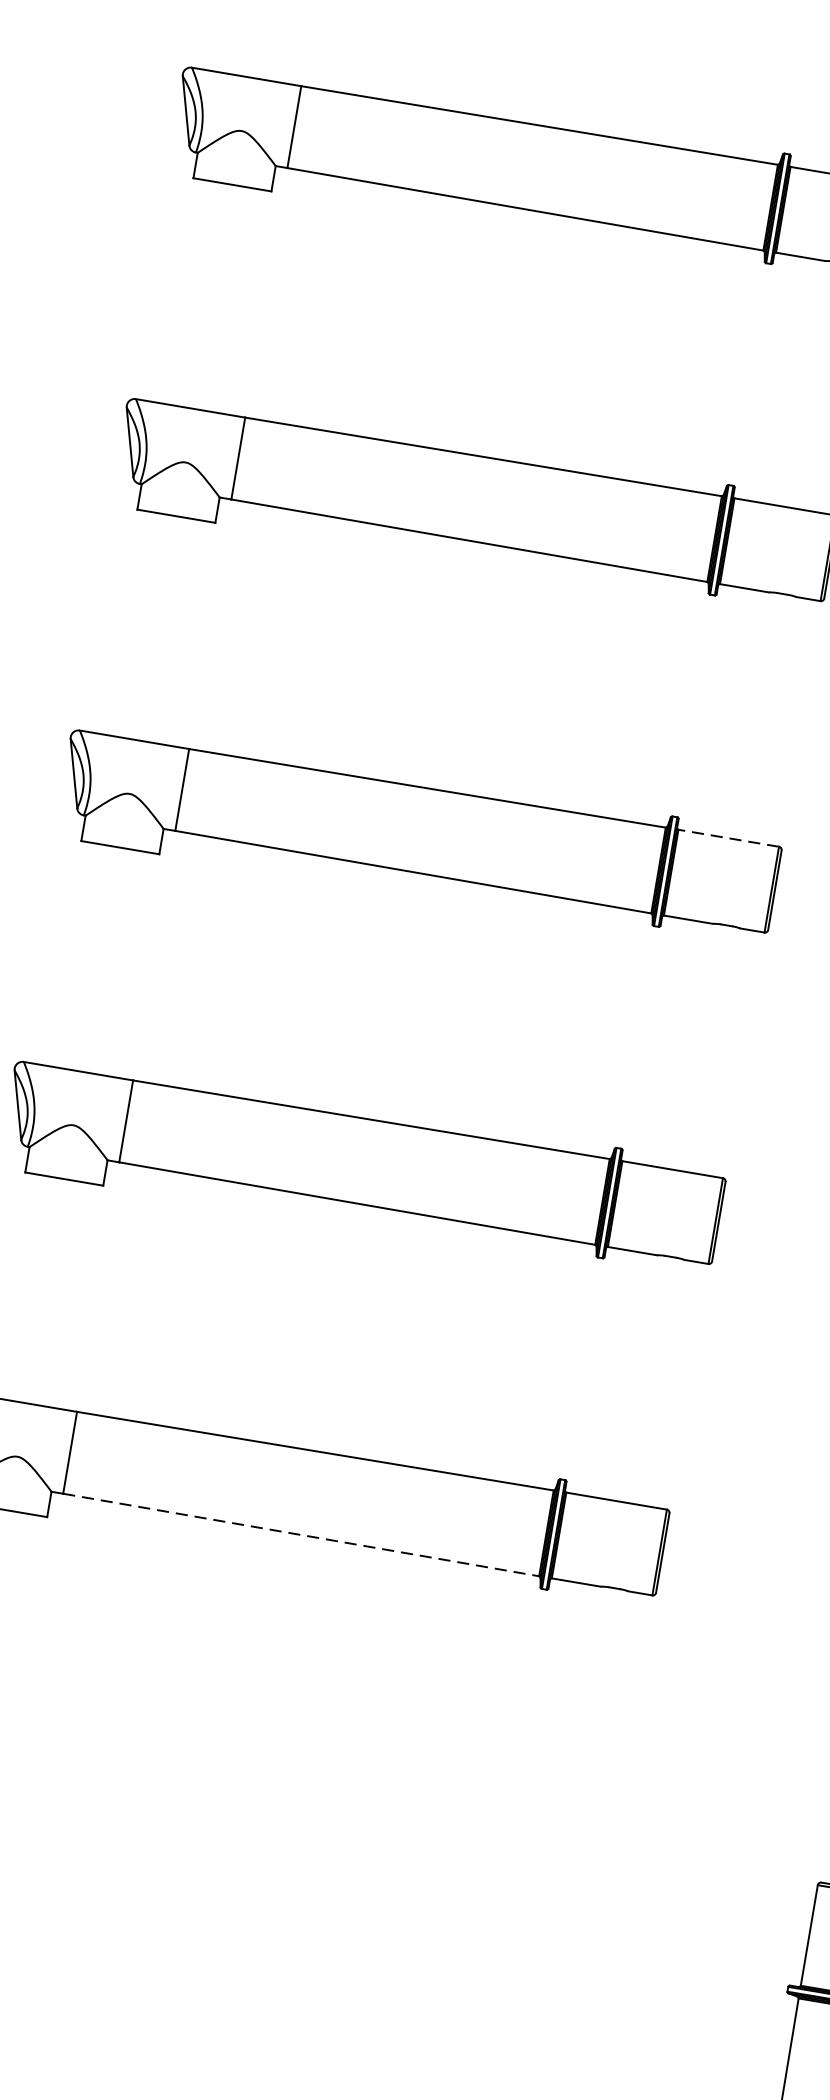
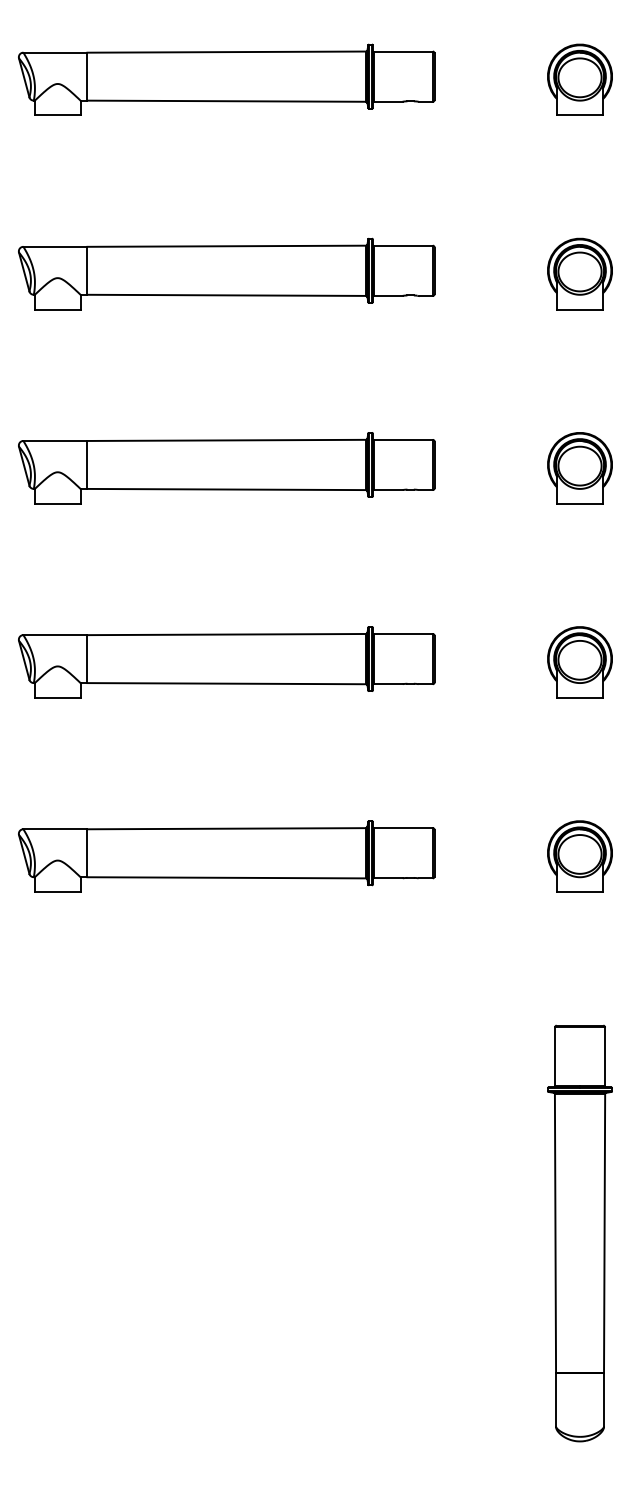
line: (727, 837) -> (402, 439), dashed -> solid
line: (300, 1534) -> (226, 877), dashed -> solid

